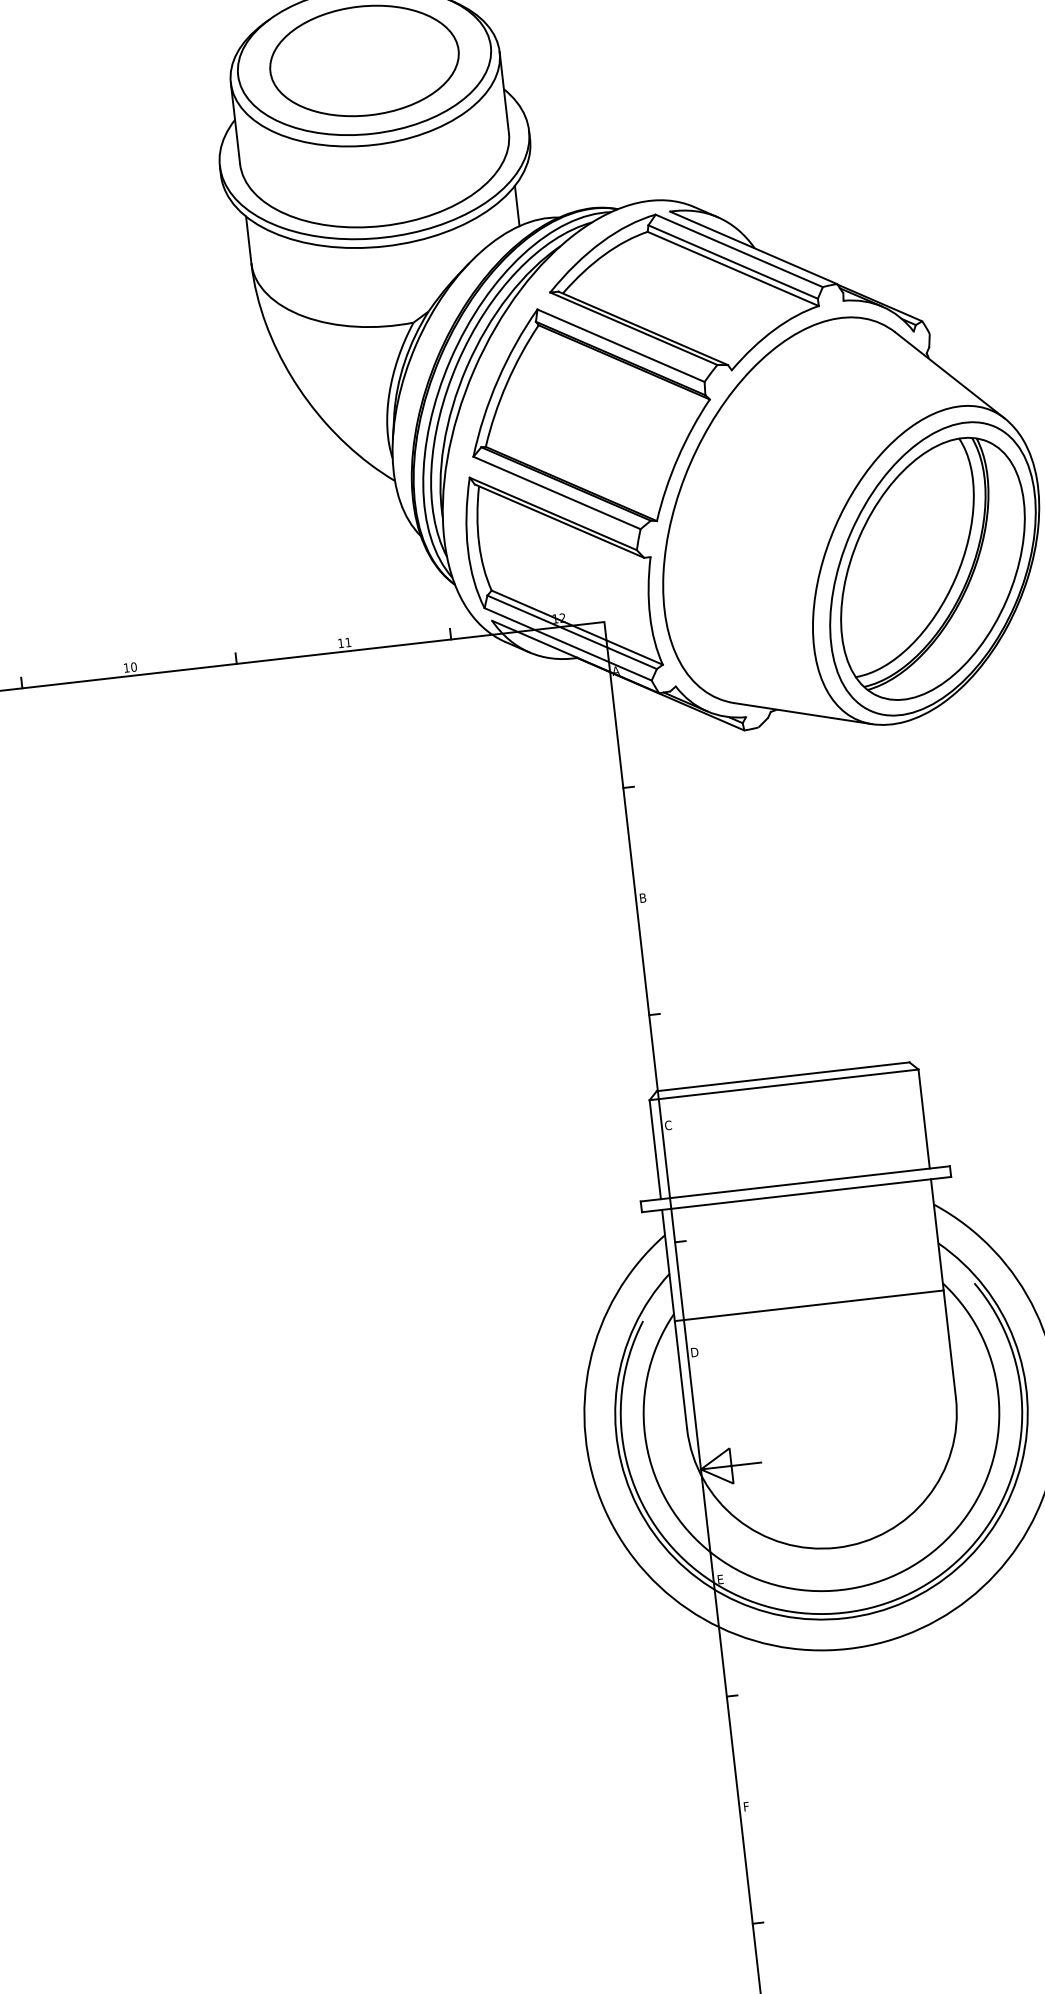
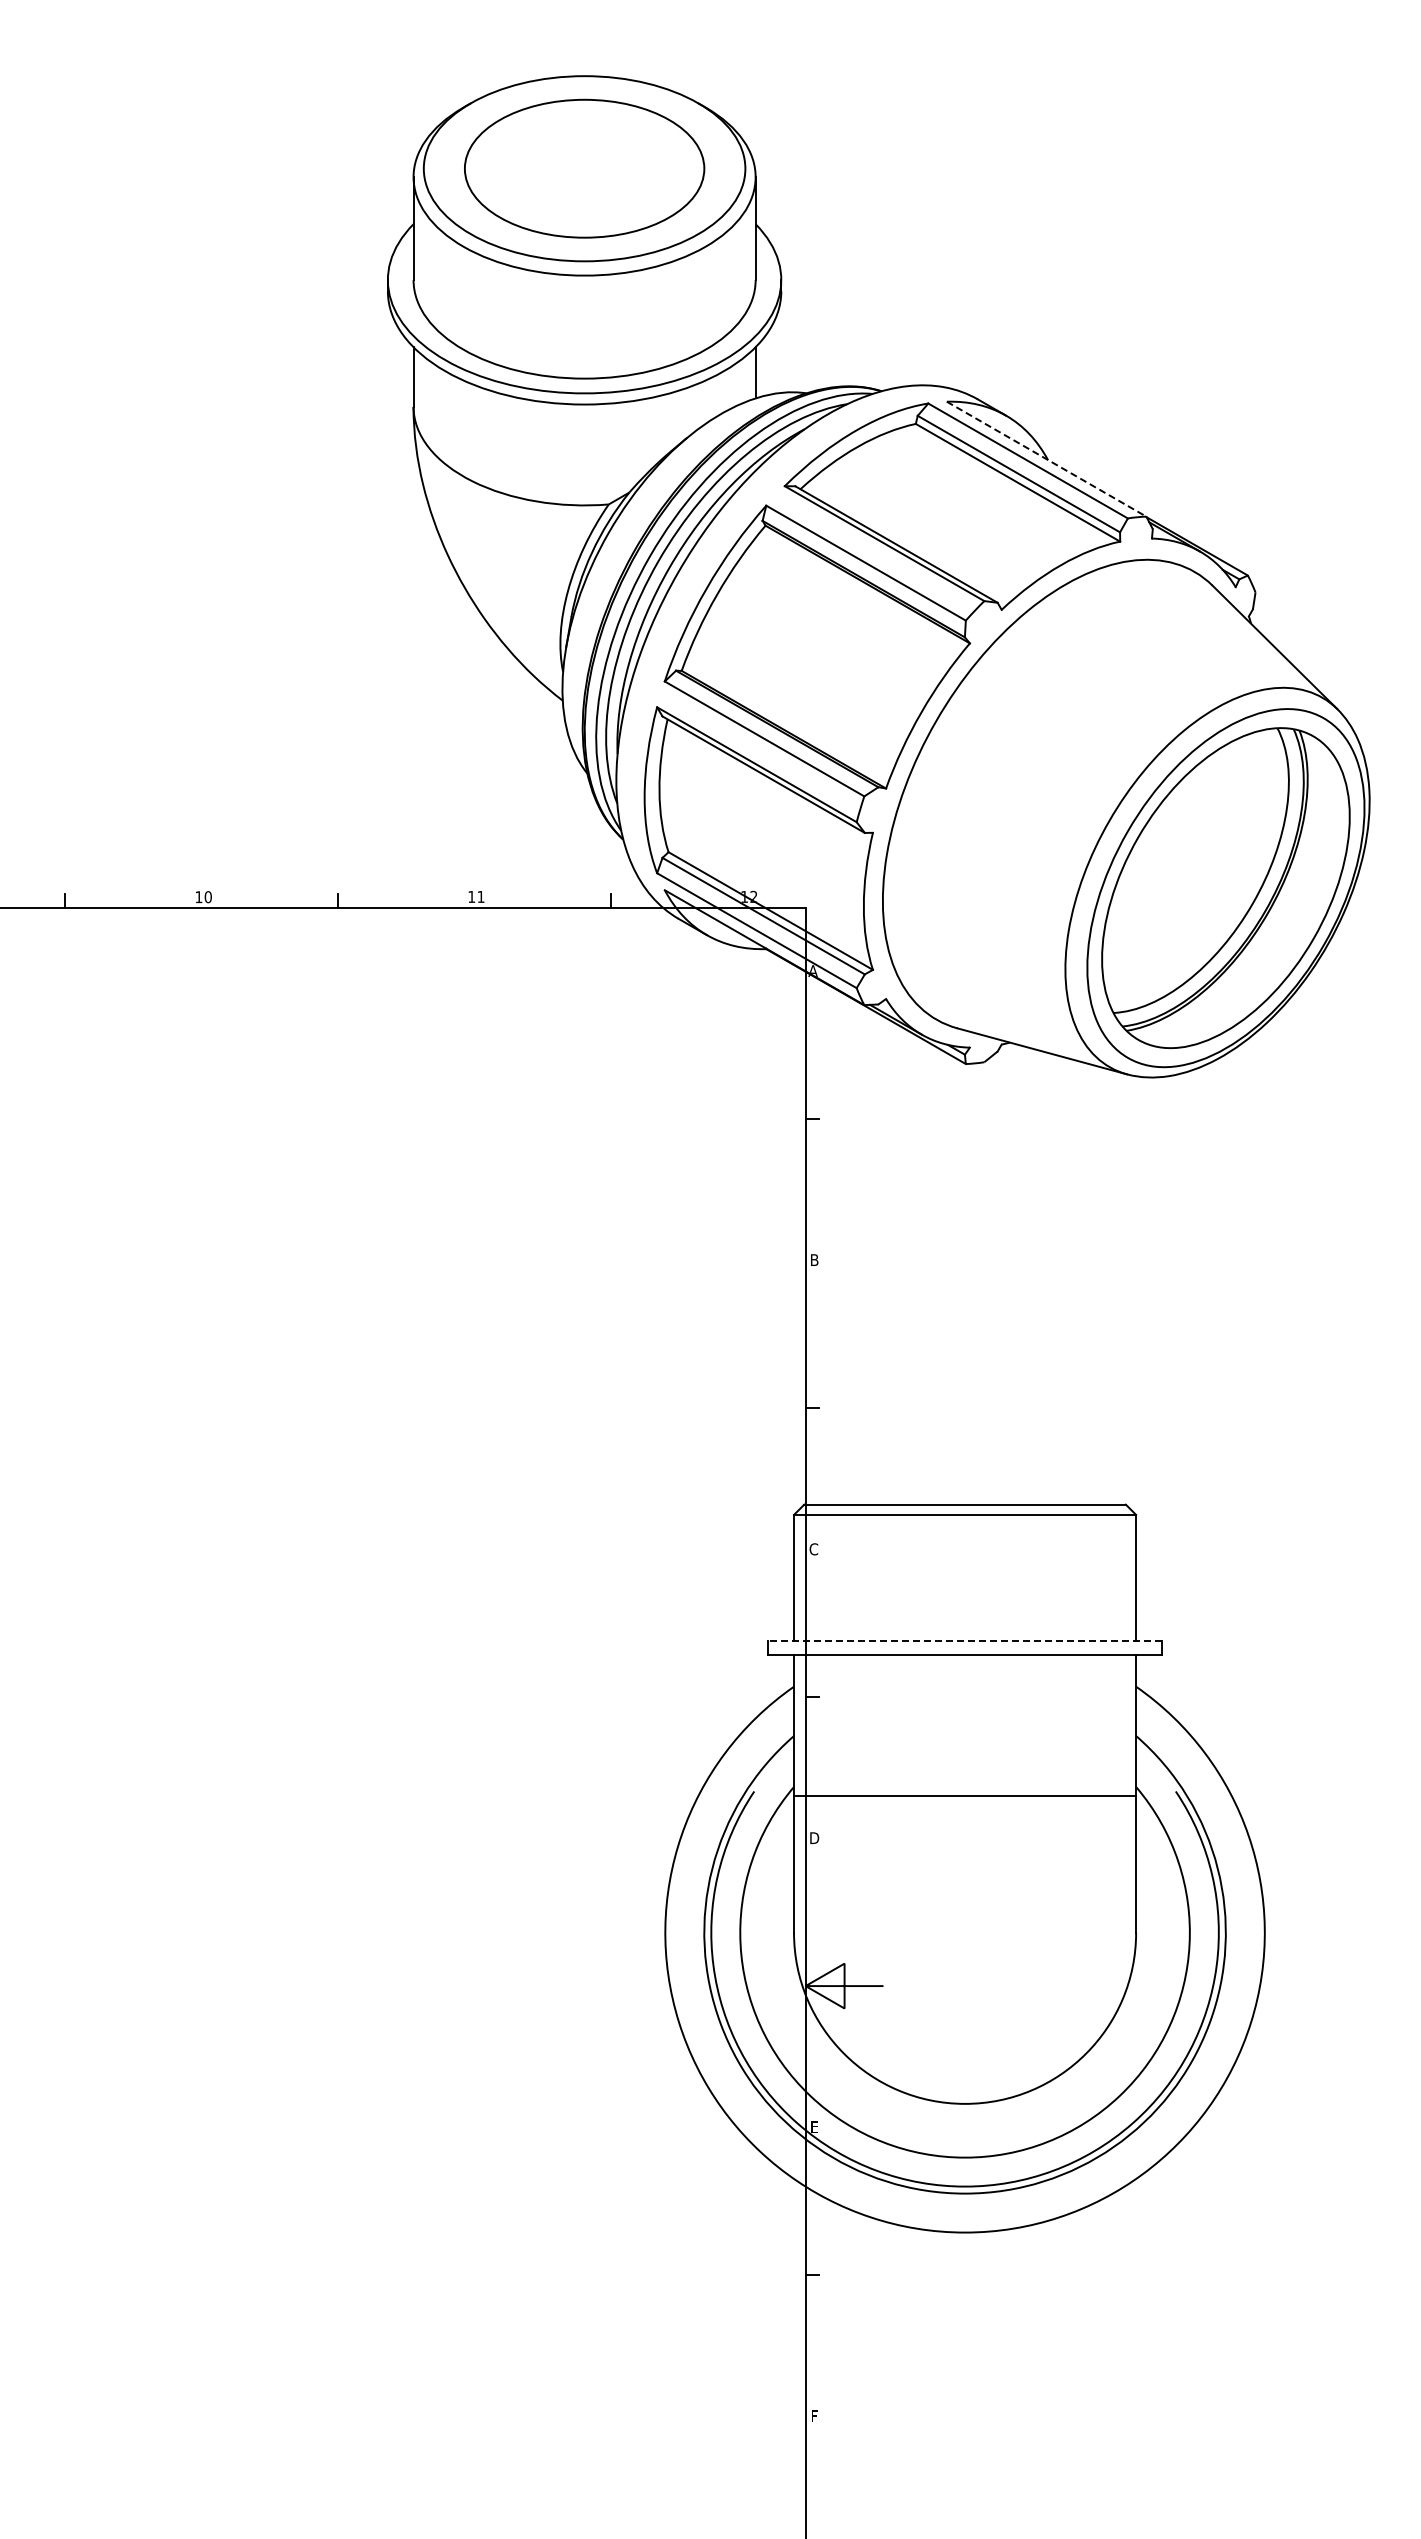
line: (754, 248) -> (1047, 459), solid -> dashed
line: (795, 1183) -> (965, 1640), solid -> dashed

